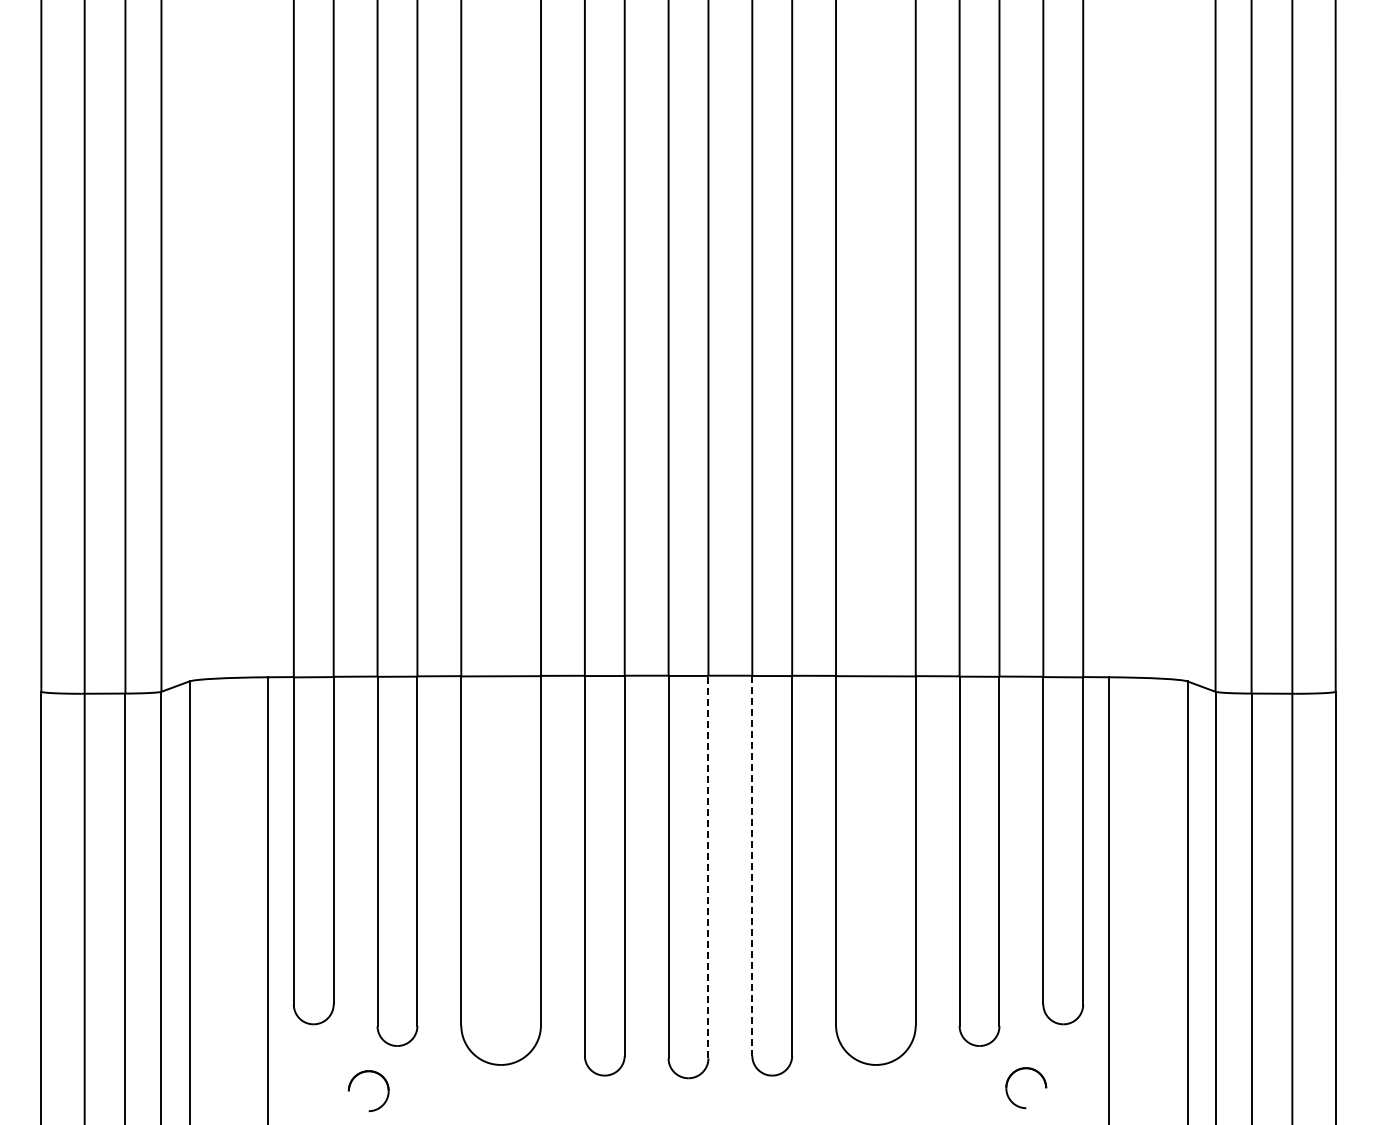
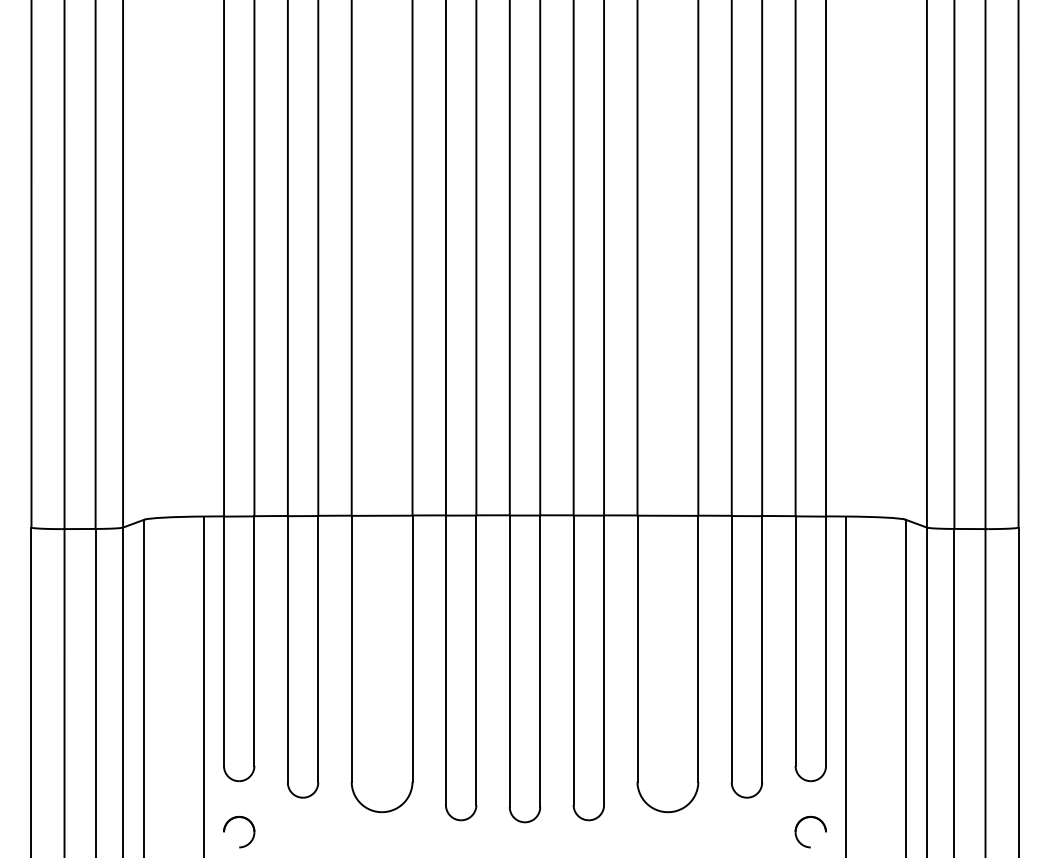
line: (752, 865) -> (573, 660), dashed -> solid
line: (708, 866) -> (540, 660), dashed -> solid
part: (351, 1084) -> (226, 827), moved
part: (1044, 1084) -> (824, 829), moved

